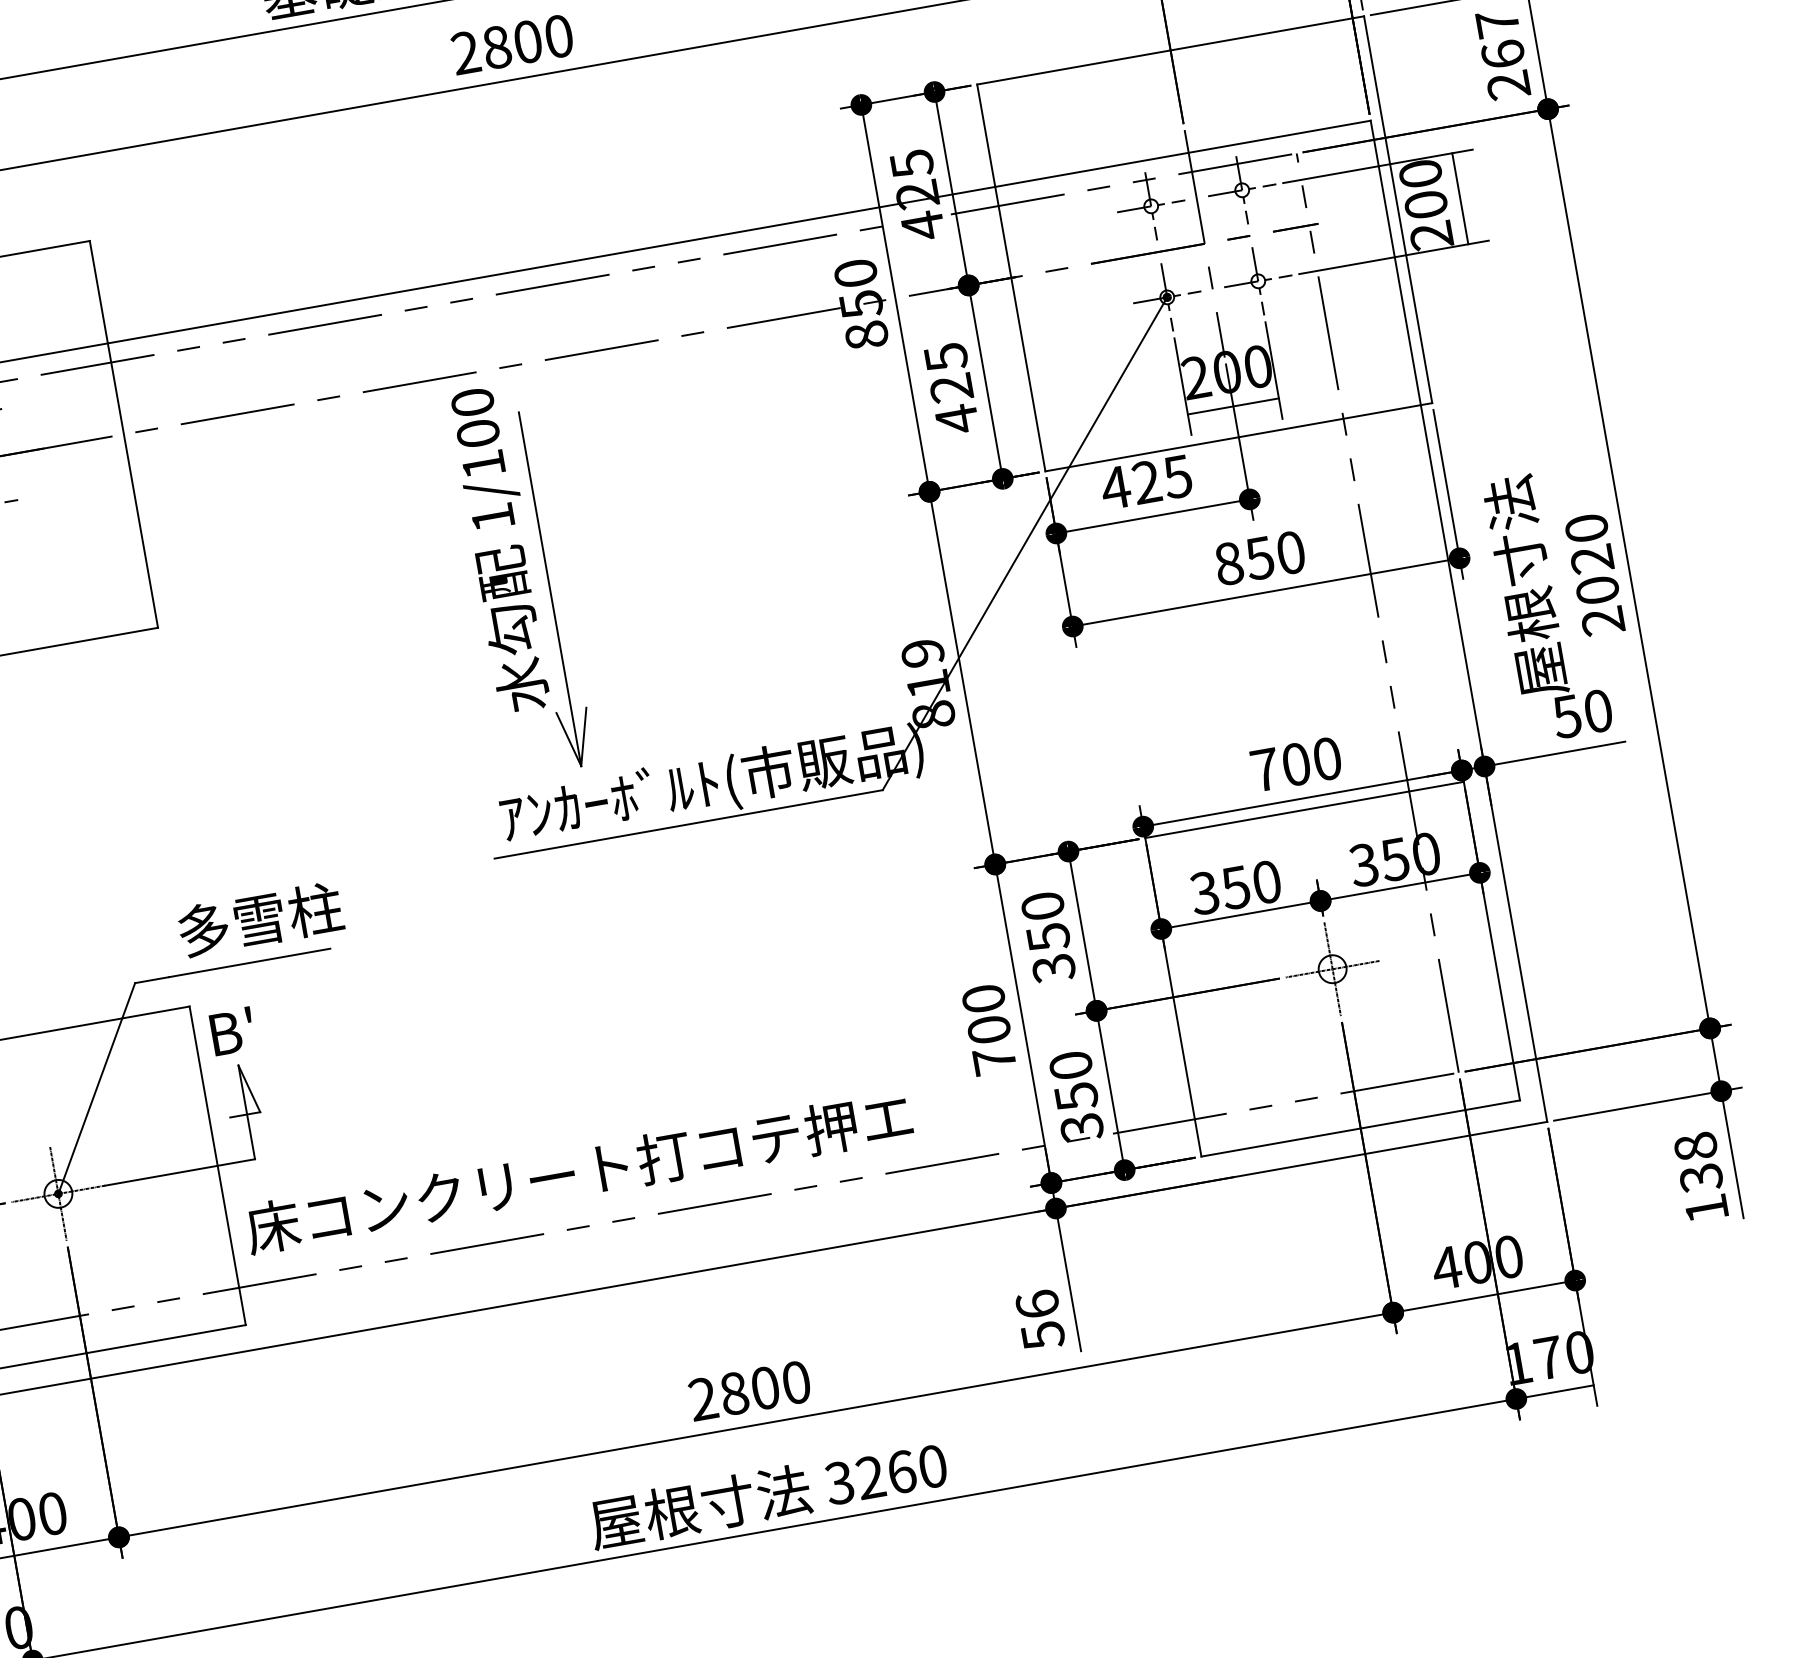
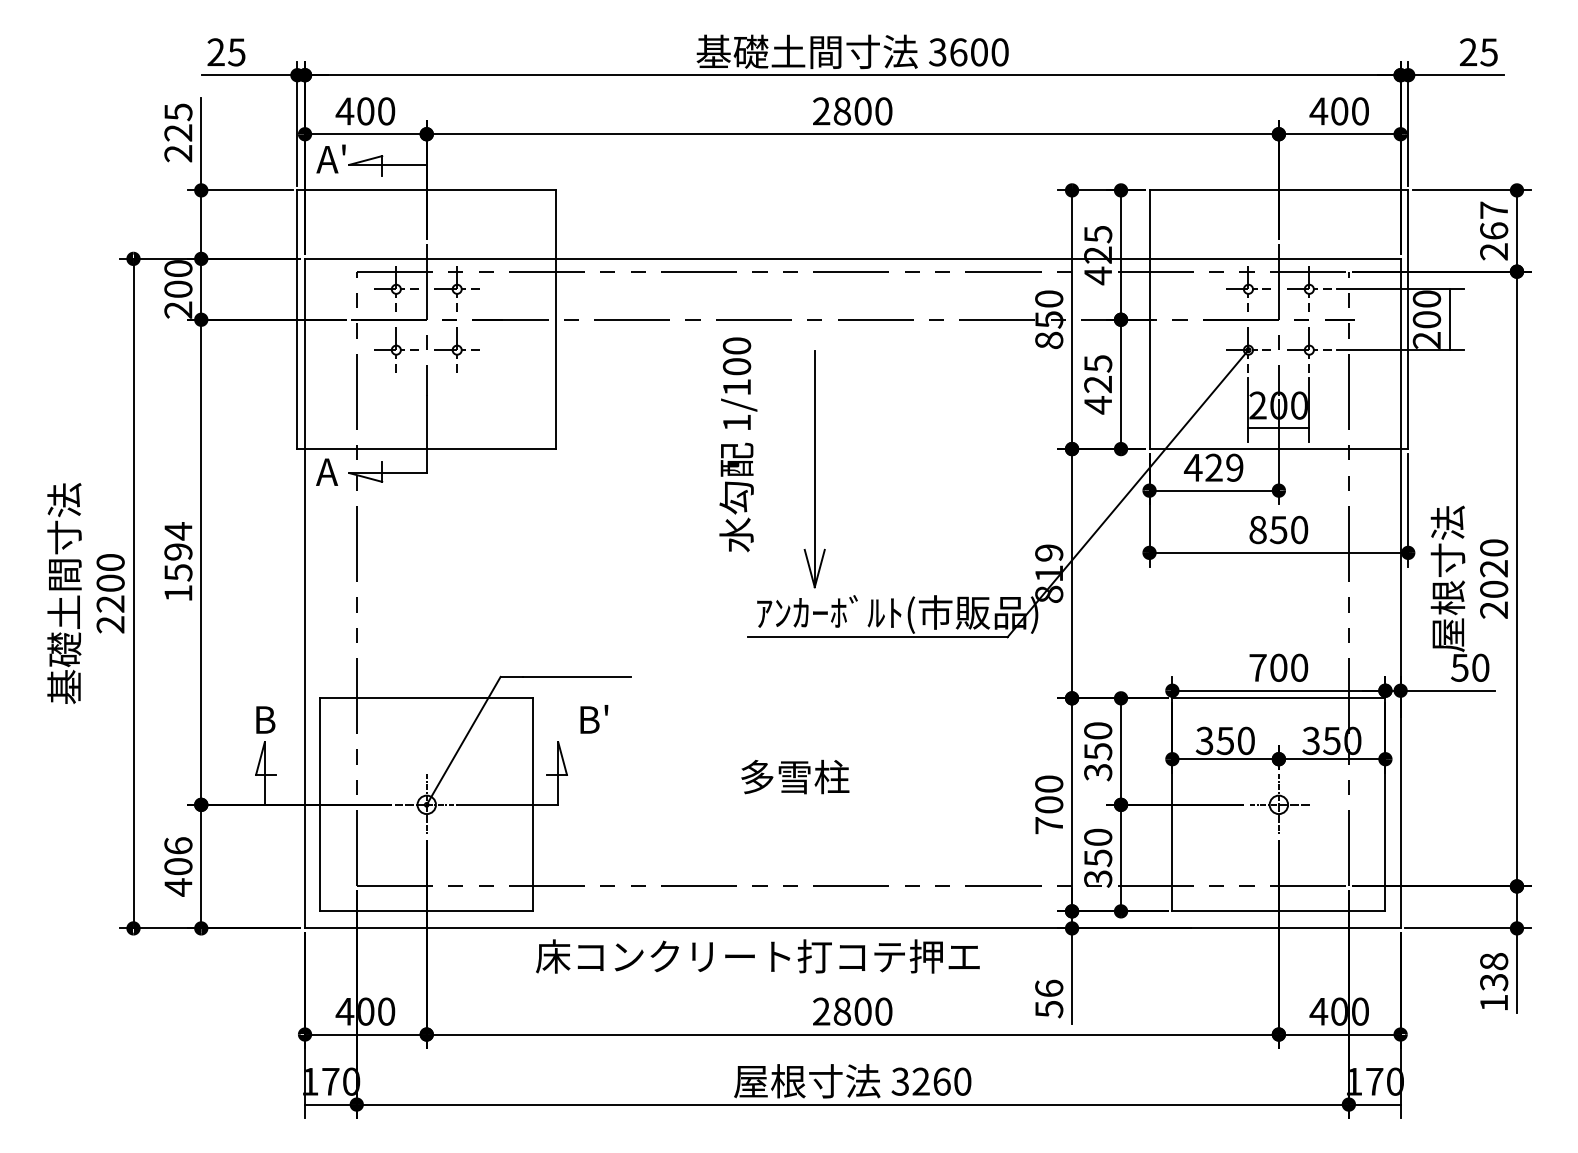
text: (1177, 476) -> (1234, 467), 425 -> 429
text: (500, 549) -> (738, 444), moved
text: (260, 918) -> (795, 776), moved
text: (232, 1031) -> (594, 719), moved
text: (578, 1172) -> (757, 956), moved

